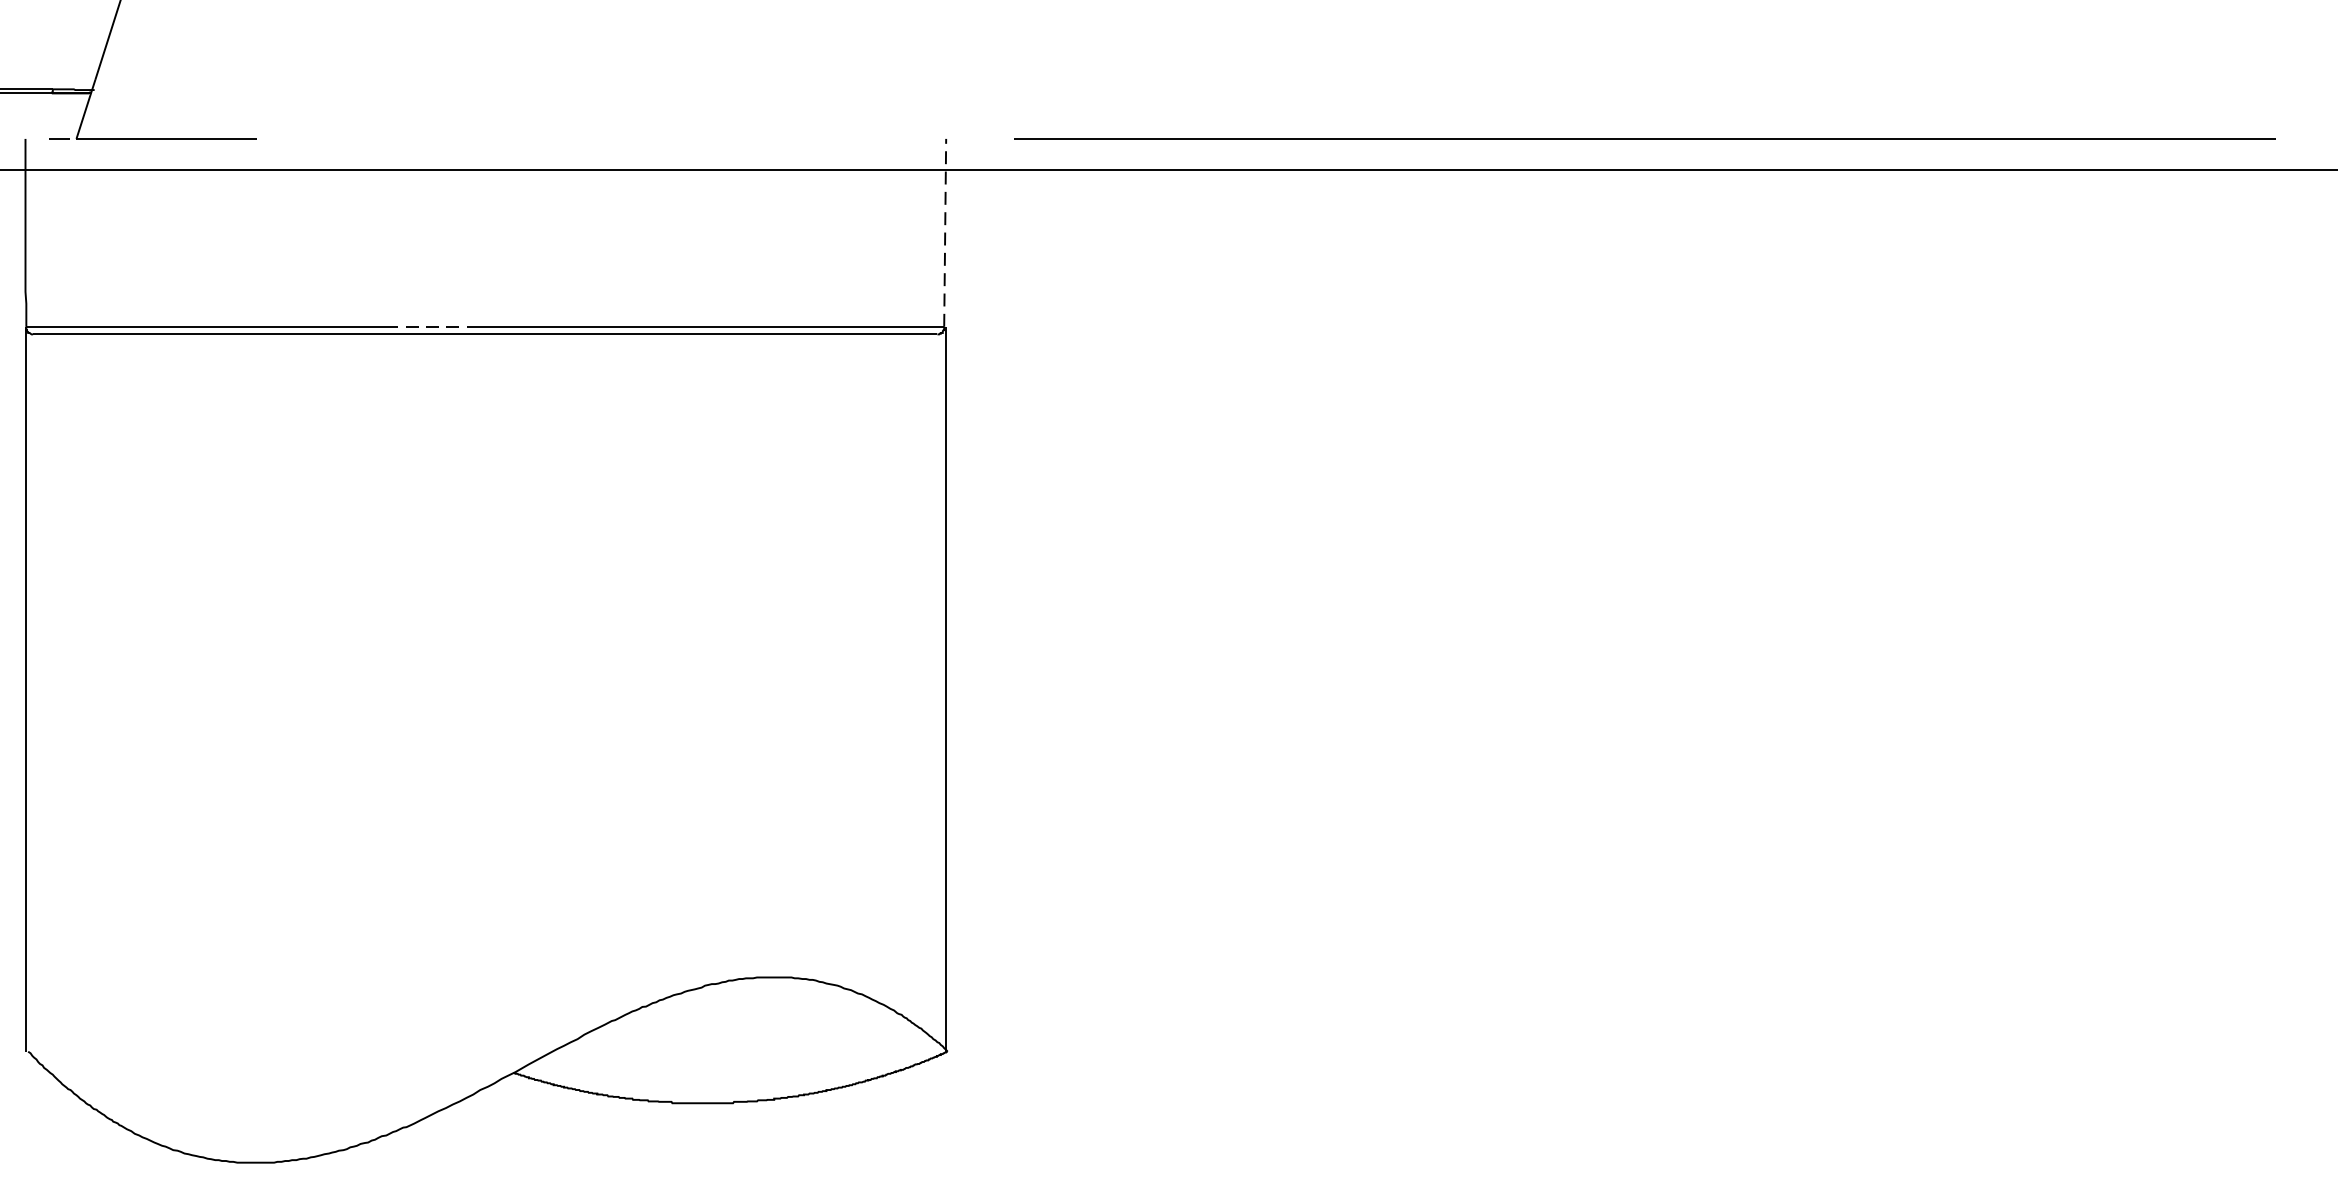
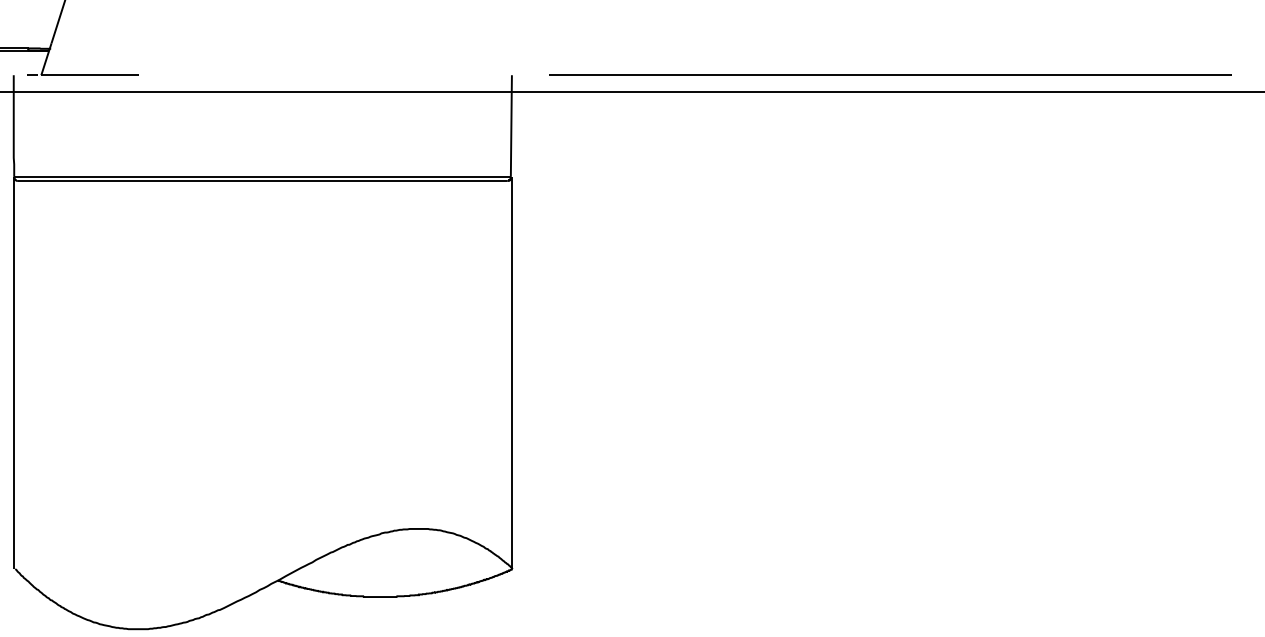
line: (945, 233) -> (511, 126), dashed -> solid
line: (433, 326) -> (234, 176), dashed -> solid

